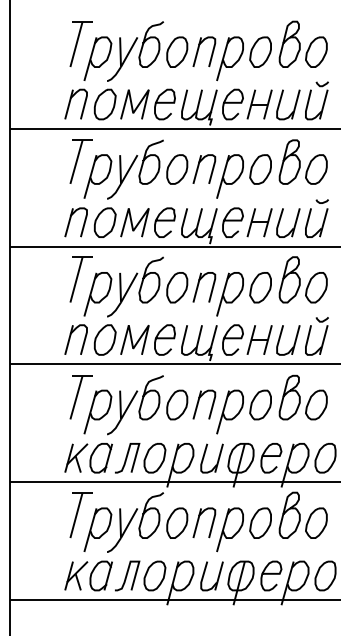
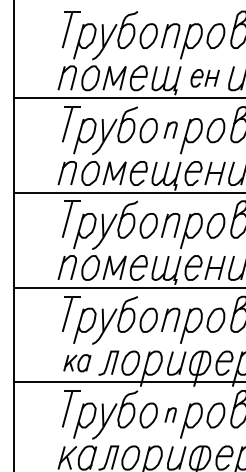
part: (247, 104) -> (205, 78), size x0.7
part: (204, 168) -> (170, 129), size x0.7
part: (88, 458) -> (77, 363), size x0.7
part: (204, 522) -> (170, 414), size x0.6

